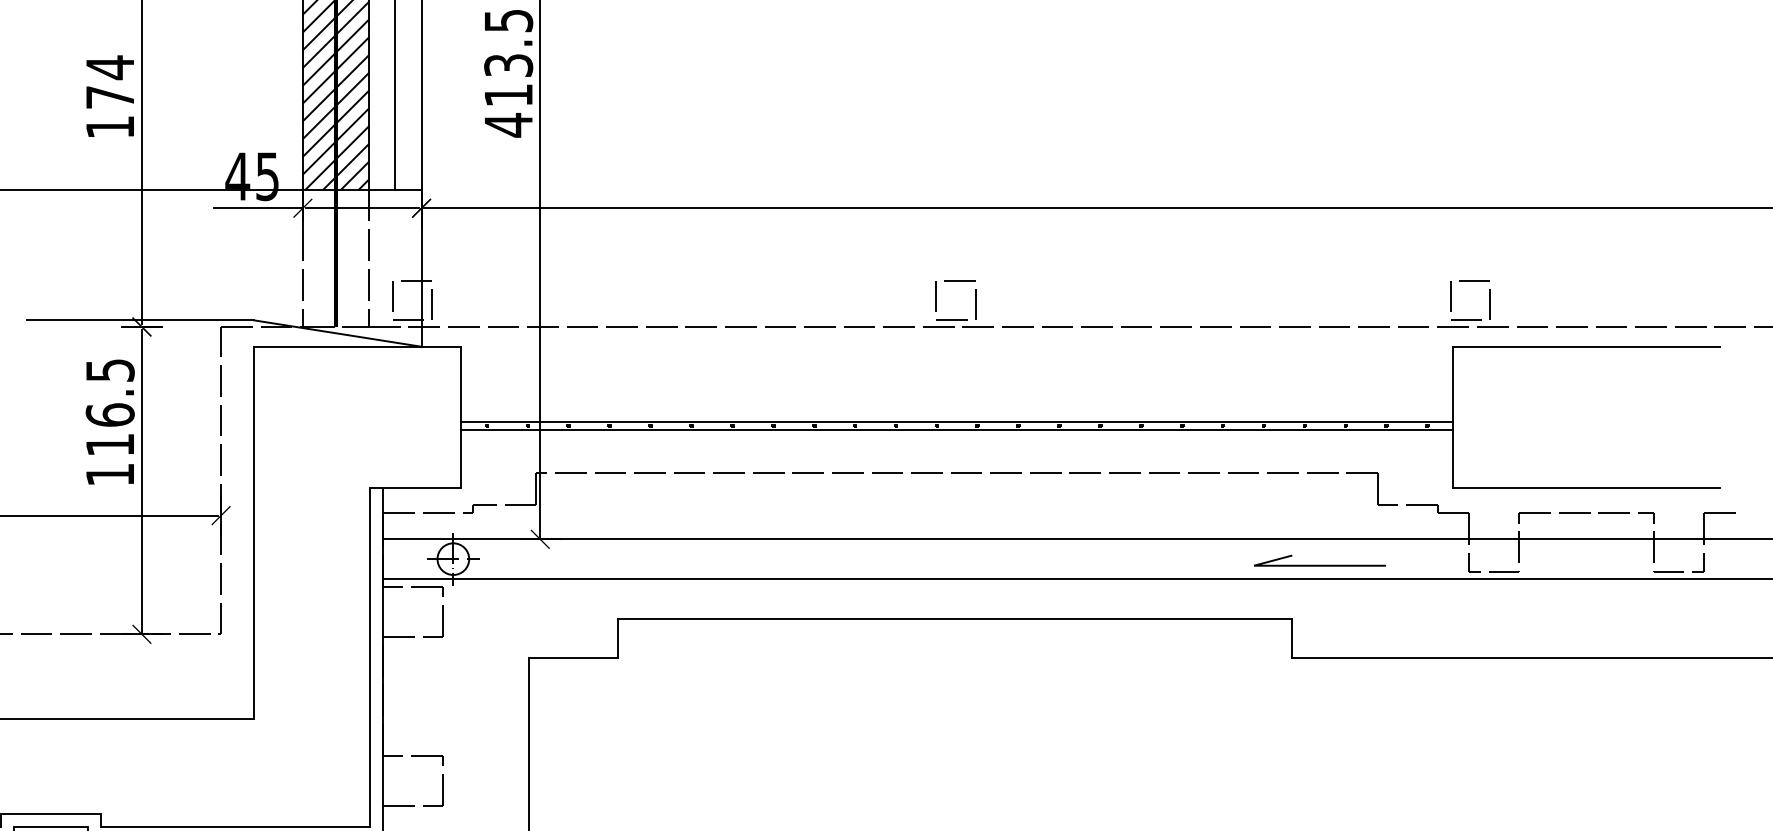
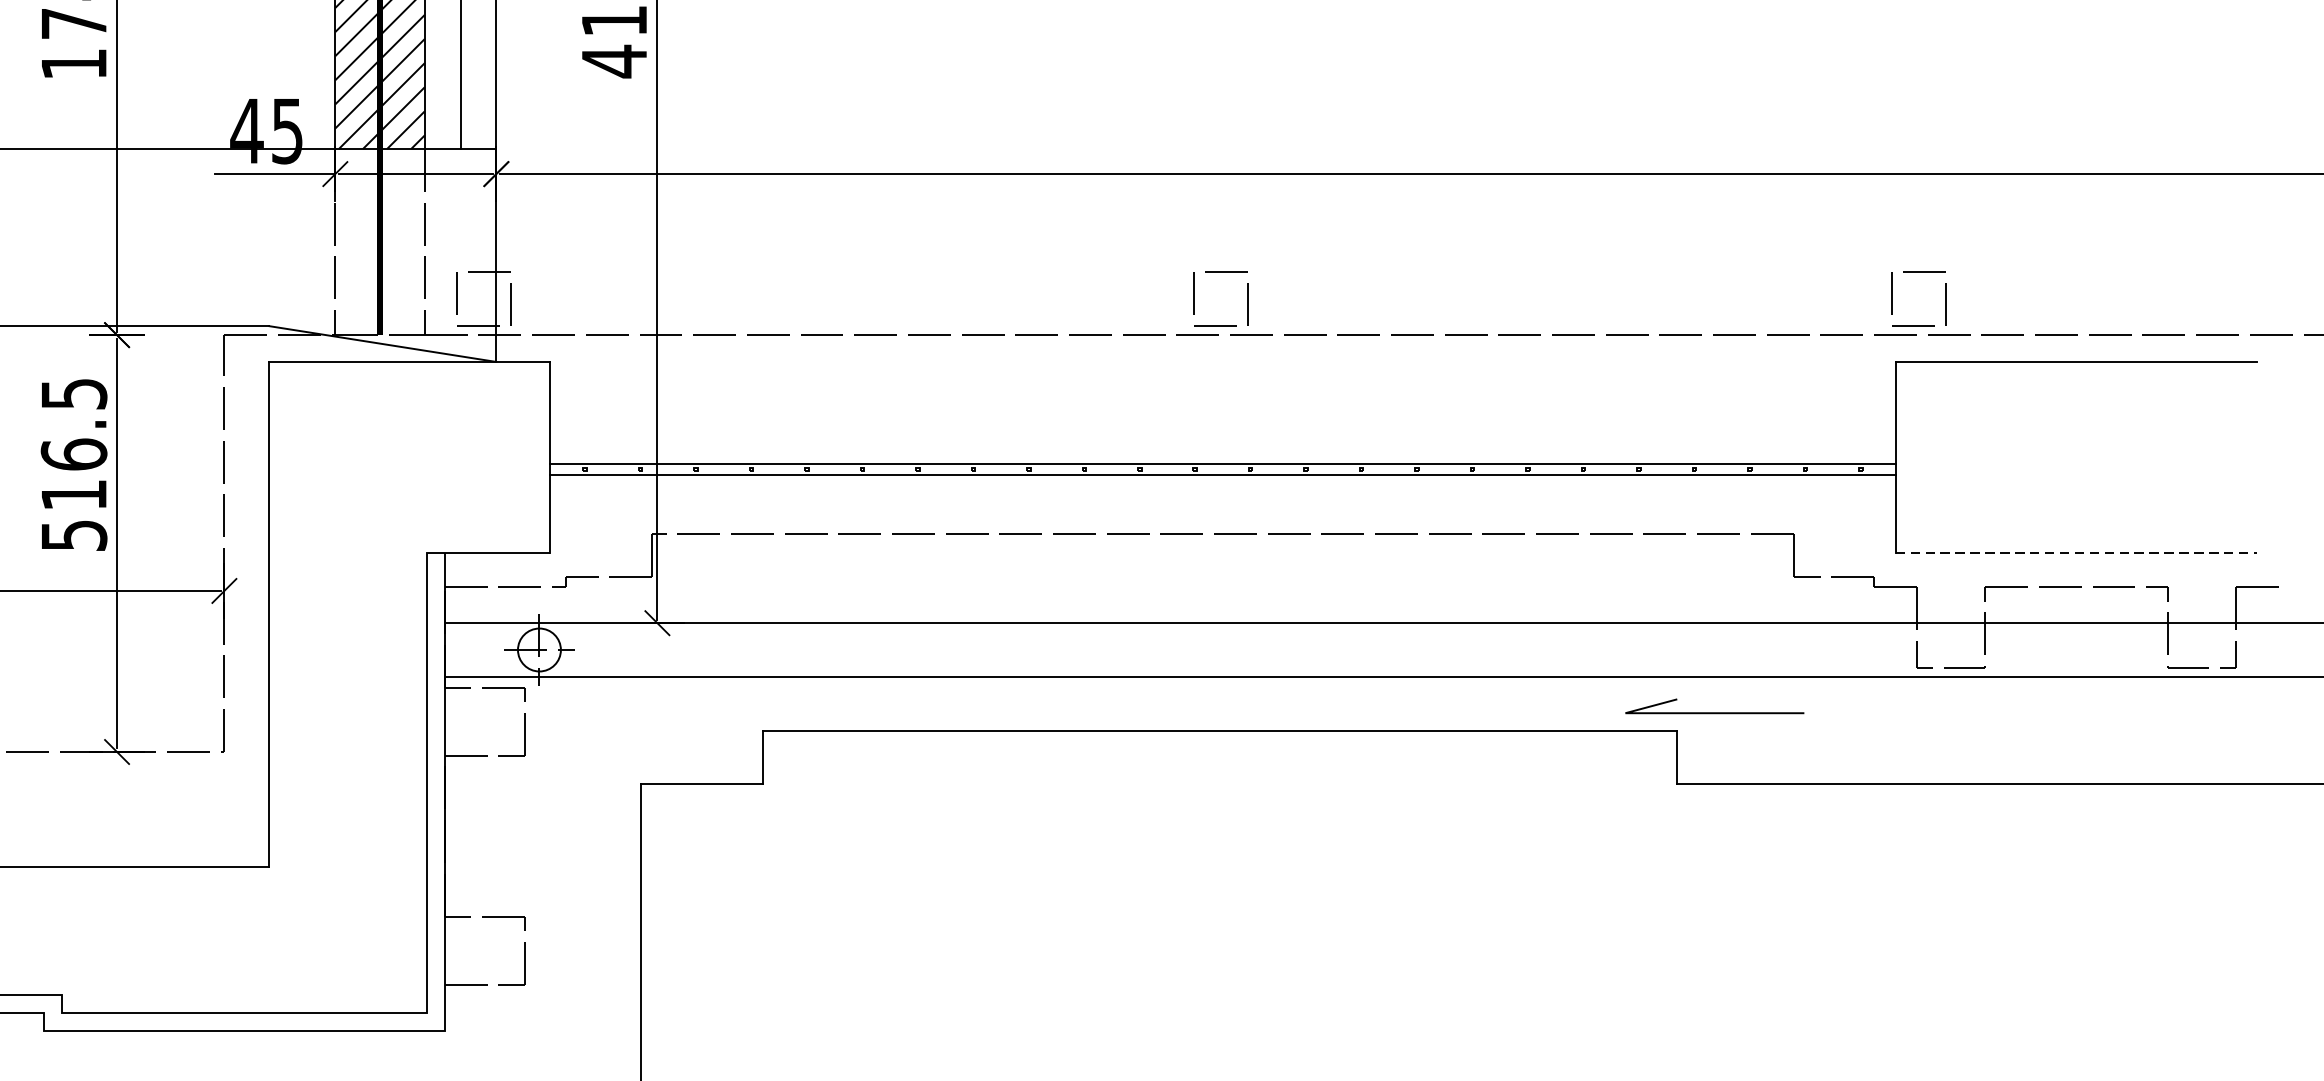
text: (110, 475) -> (74, 536), 116.5 -> 516.5
line: (1587, 487) -> (2077, 552), solid -> dashed
line: (1319, 564) -> (1714, 711), moved

